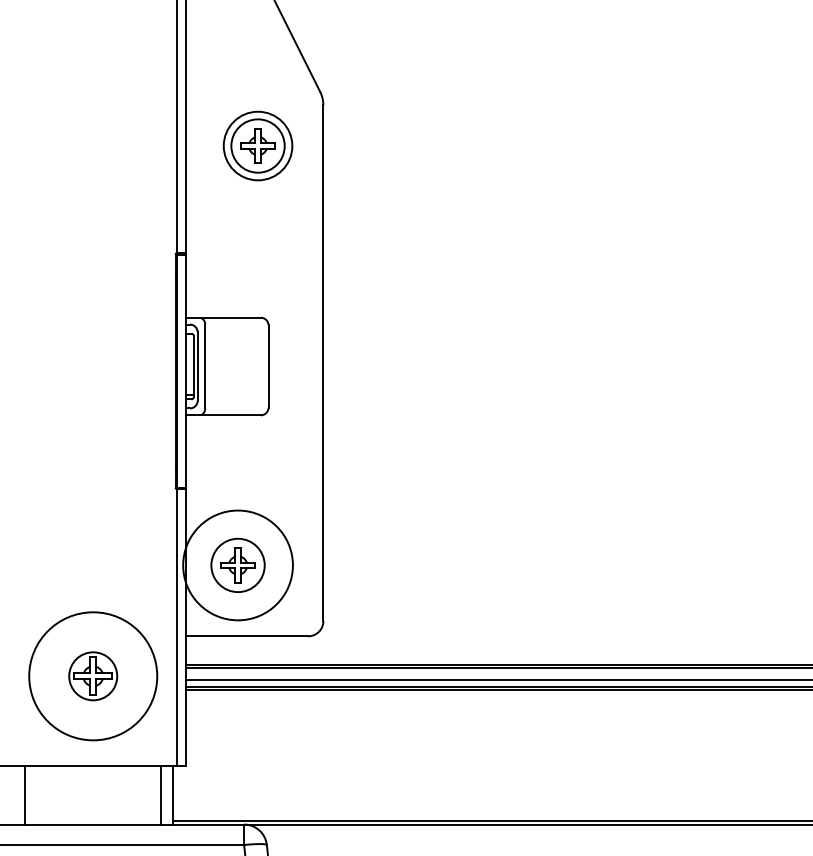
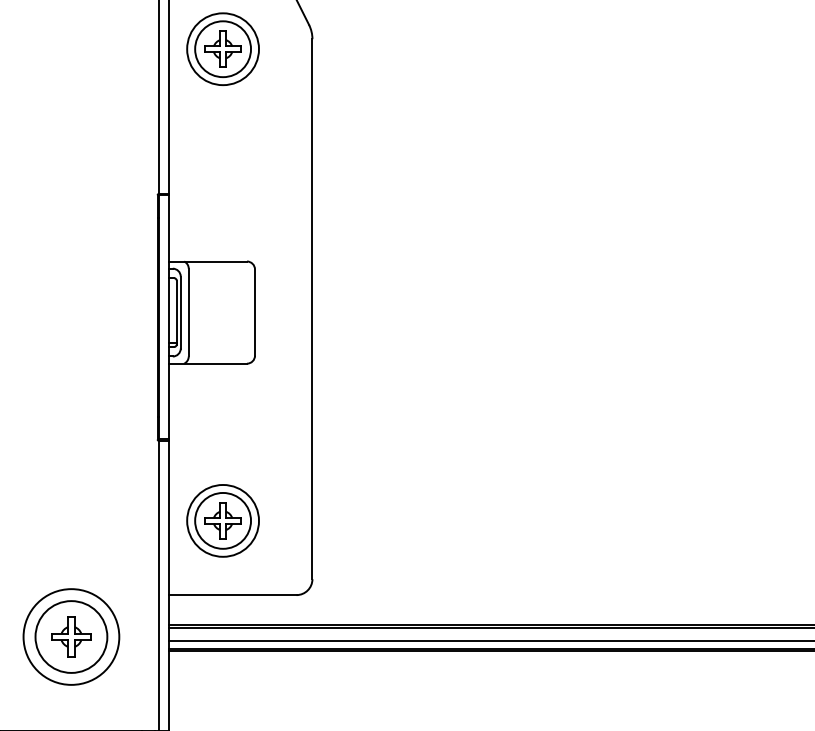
part: (257, 145) -> (222, 48), moved
circle: (237, 565) -> (222, 520), size x0.62
circle: (92, 676) -> (70, 637), size x0.71
circle: (92, 676) -> (70, 637), size x1.43

